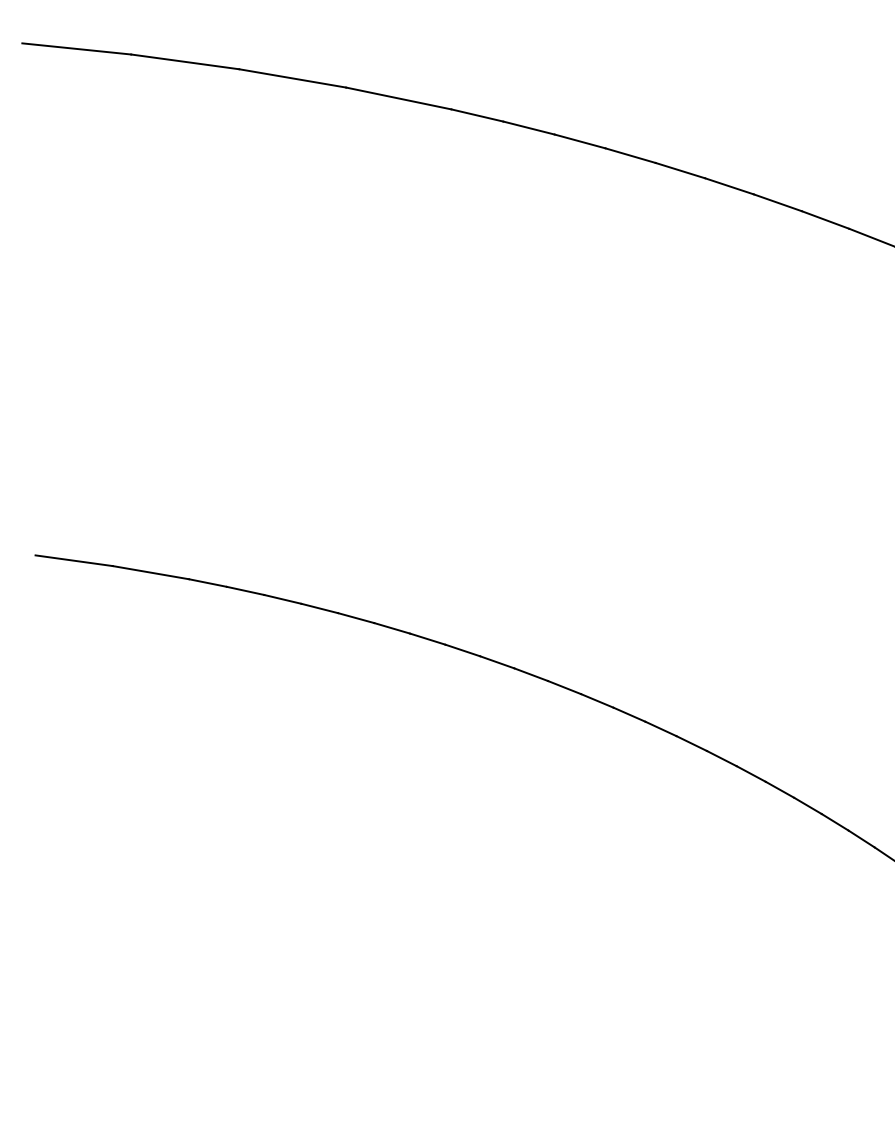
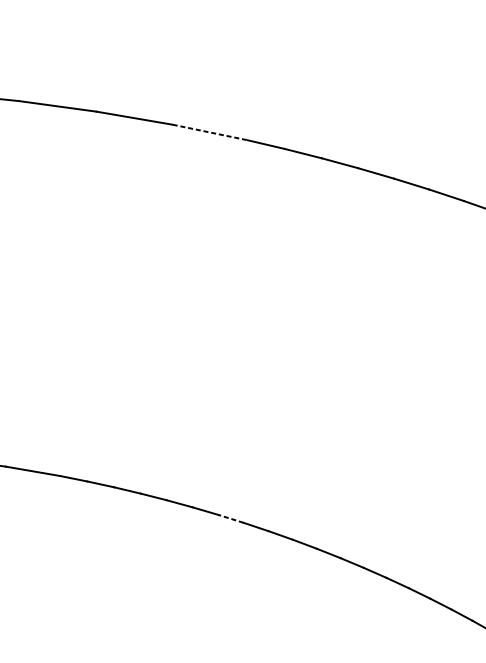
line: (398, 98) -> (210, 132), solid -> dashed
line: (427, 638) -> (230, 518), solid -> dashed

